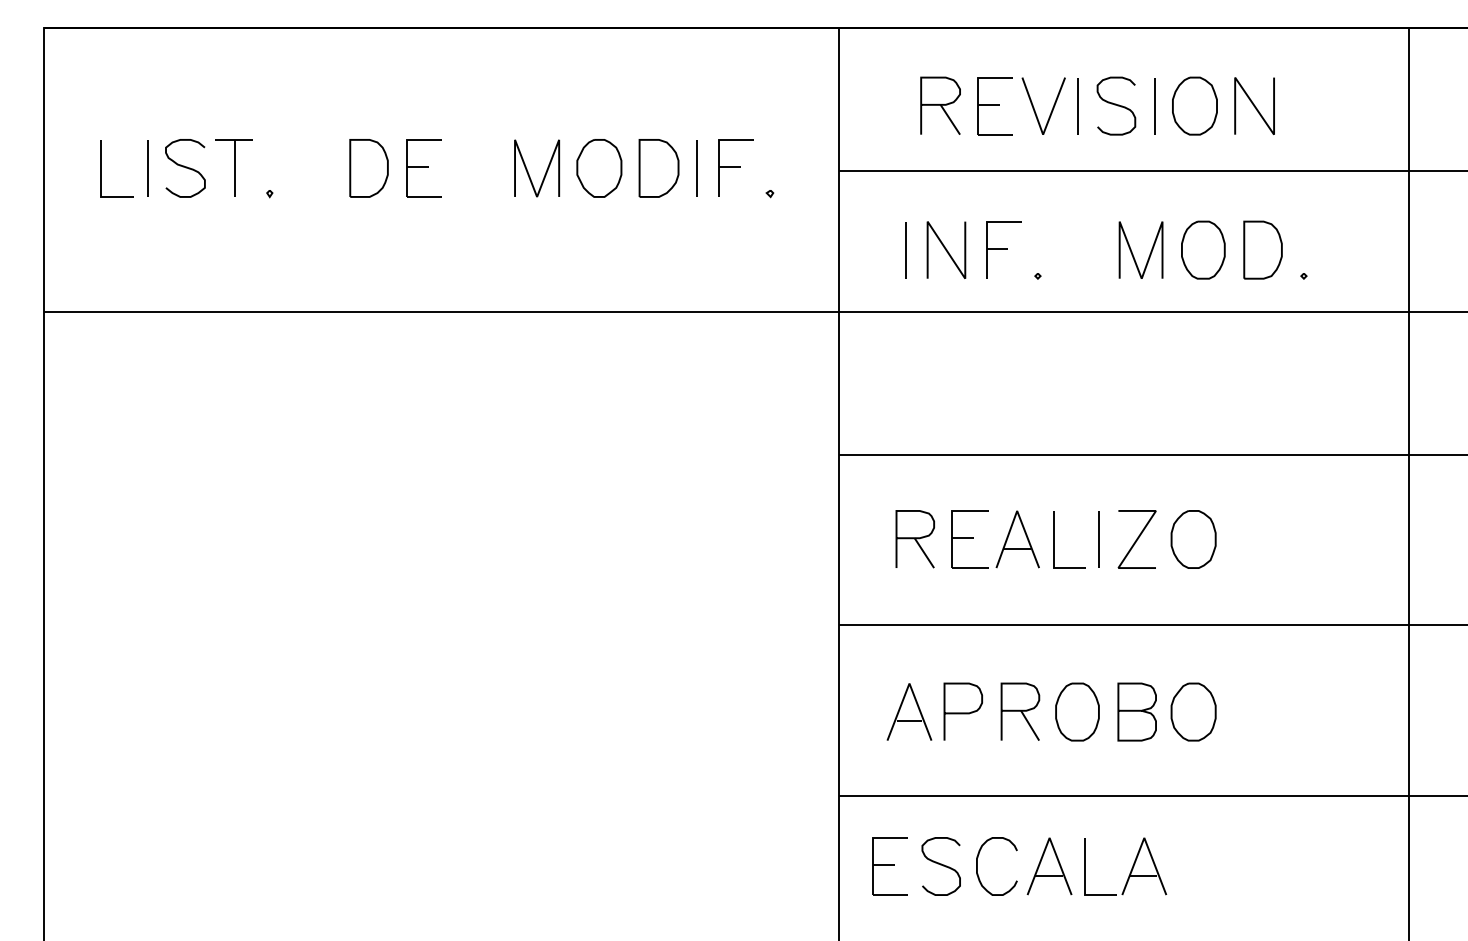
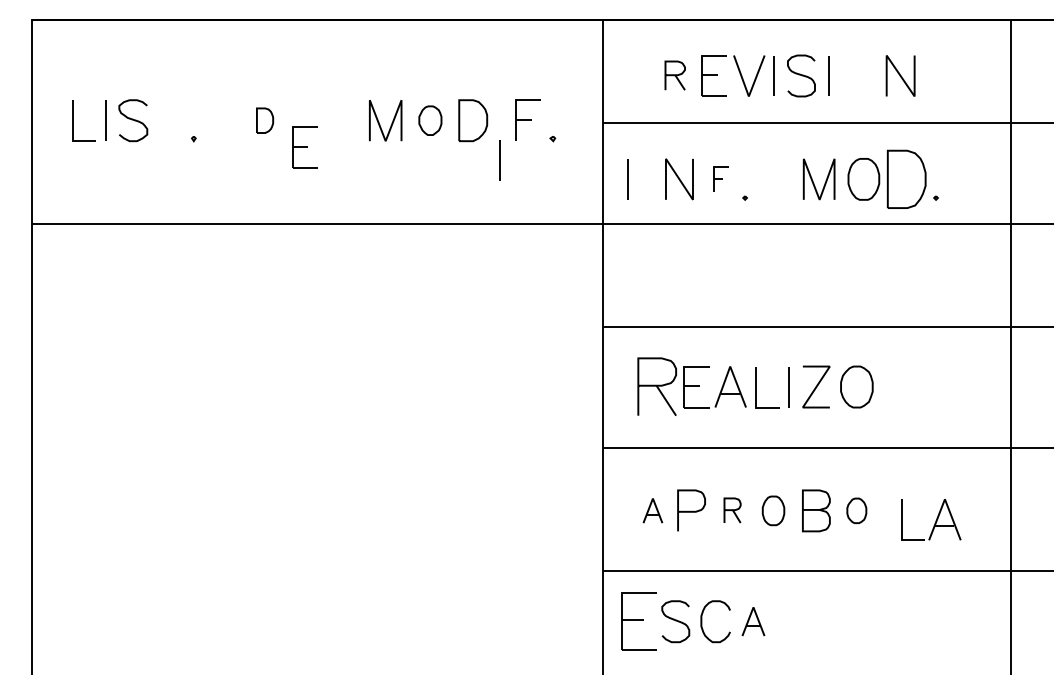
part: (940, 105) -> (675, 75), size x0.7
part: (1194, 105) -> (857, 75), removed
part: (233, 167) -> (167, 120), removed
part: (368, 168) -> (264, 120), size x0.6
part: (423, 168) -> (304, 148), moved
part: (599, 168) -> (430, 120), size x0.7
line: (696, 168) -> (500, 160), moved
part: (1003, 249) -> (720, 178), size x0.6
part: (1262, 249) -> (906, 178), size x1.4
line: (905, 250) -> (627, 179), moved
part: (914, 539) -> (656, 387), size x1.4
part: (909, 711) -> (652, 510), size x0.6
part: (1020, 711) -> (732, 510), size x0.6
part: (1077, 711) -> (773, 510), size x0.7
part: (1193, 711) -> (856, 510), size x0.6
part: (889, 866) -> (638, 621), size x1.4
part: (1049, 866) -> (753, 621), size x0.7
part: (1131, 868) -> (935, 521), moved

